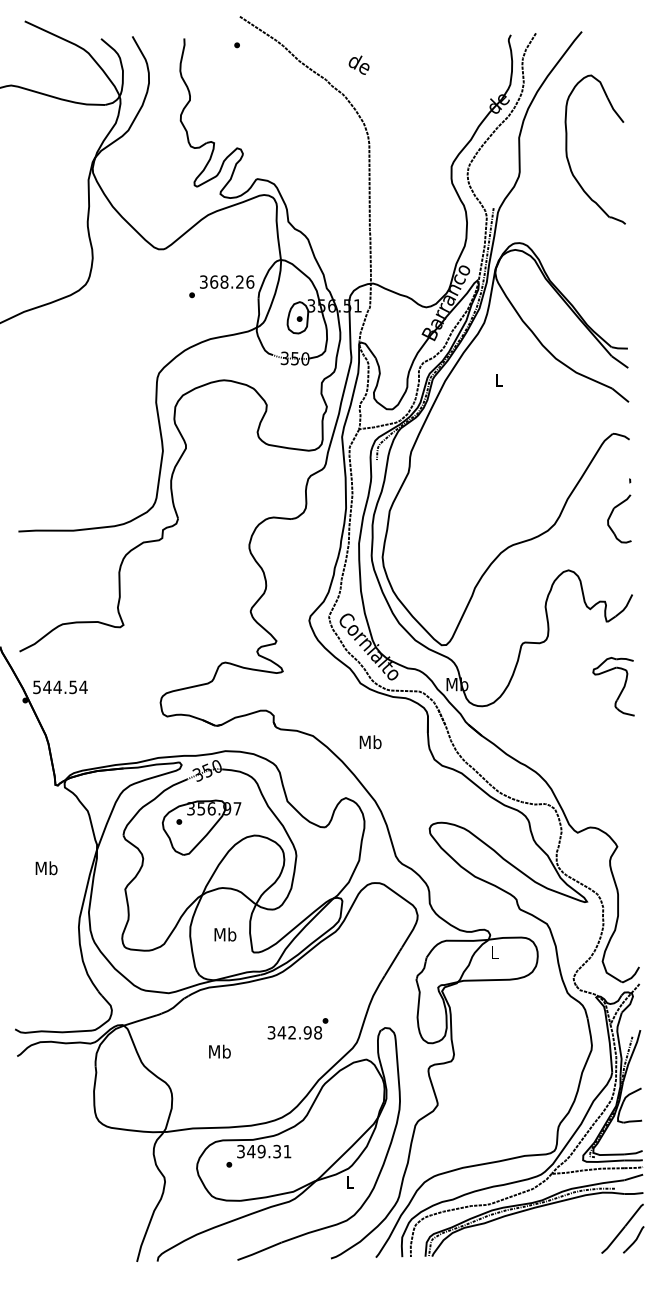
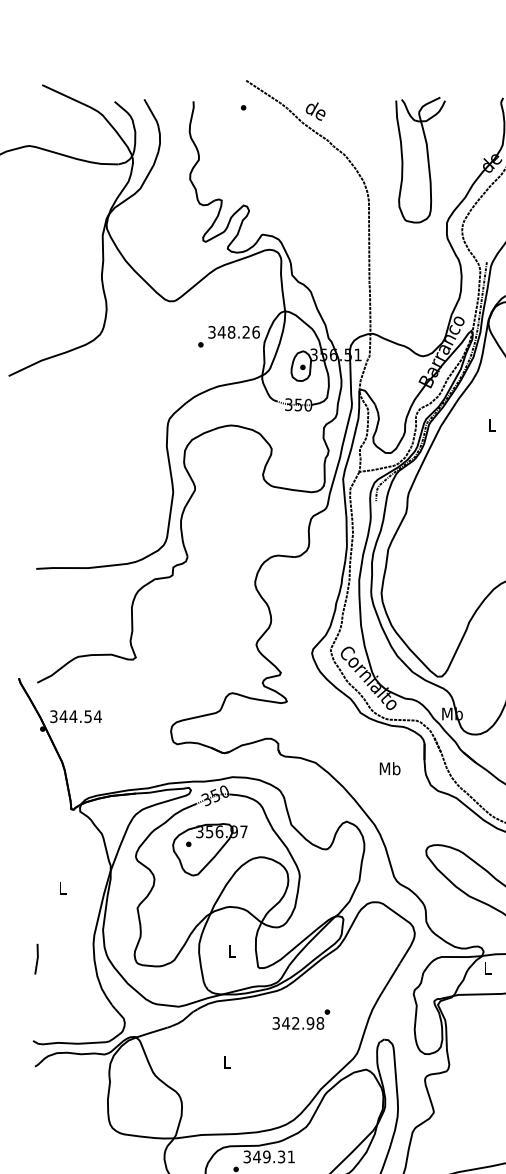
text: (358, 64) -> (315, 110), moved
part: (430, 98) -> (426, 158), added
text: (213, 281) -> (221, 331), 368.26 -> 348.26
text: (36, 686) -> (53, 715), 544.54 -> 344.54
text: (370, 742) -> (389, 768), moved
text: (46, 868) -> (62, 888), Mb -> L
text: (225, 934) -> (232, 951), Mb -> L
line: (18, 943) -> (36, 959), added
text: (297, 1028) -> (300, 1019), moved
text: (219, 1051) -> (226, 1061), Mb -> L

